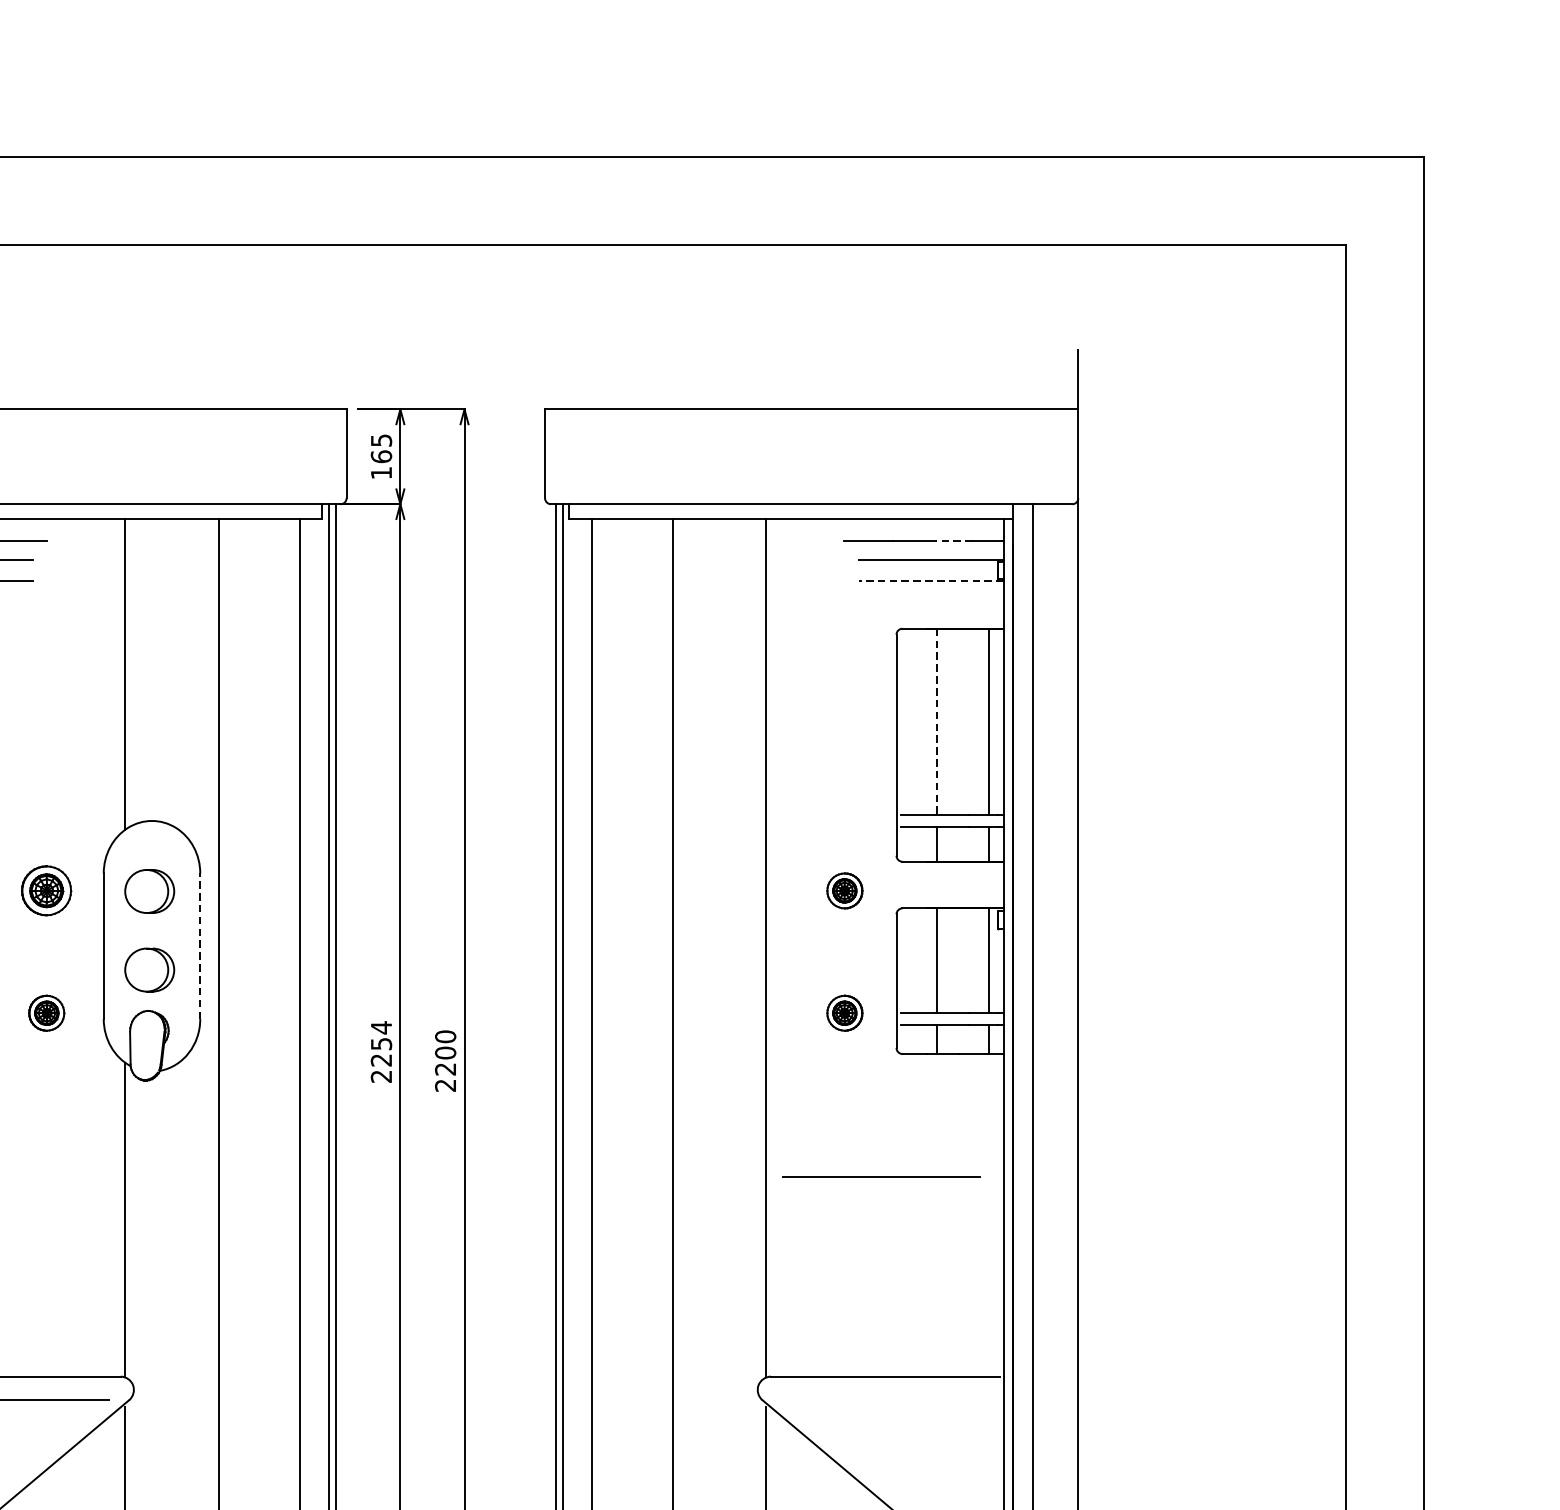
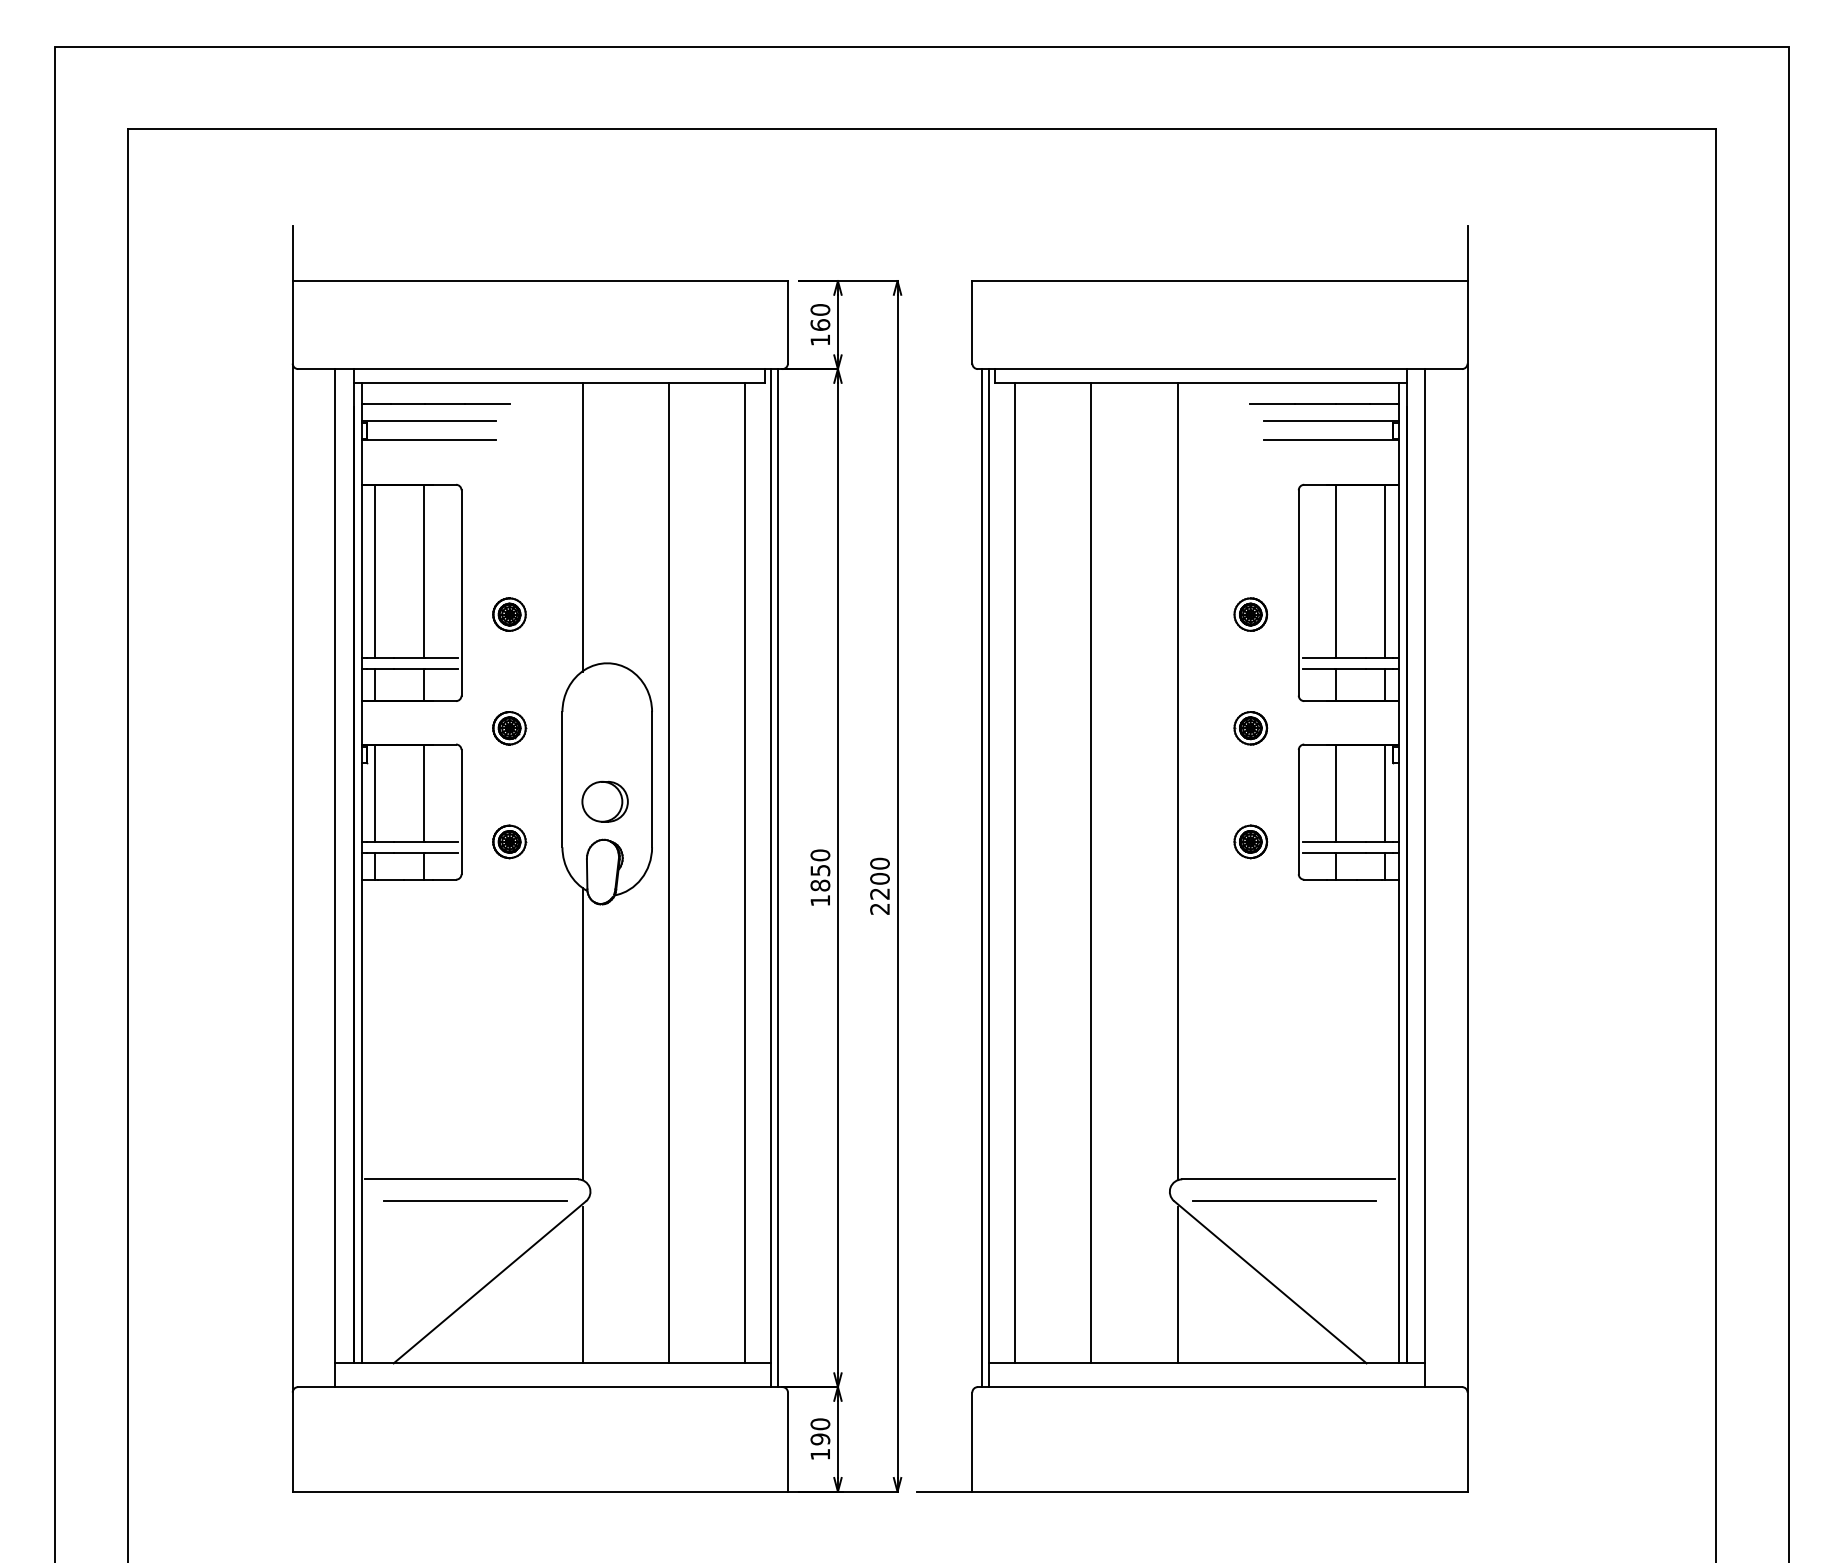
text: (381, 440) -> (820, 309), 165 -> 160
line: (954, 541) -> (1352, 403), dashed -> solid
line: (930, 581) -> (1330, 440), dashed -> solid
line: (937, 722) -> (1336, 571), dashed -> solid
part: (46, 768) -> (509, 614), added
part: (844, 768) -> (1250, 614), added
part: (46, 891) -> (509, 728), size x0.71
part: (149, 891) -> (604, 728), removed
line: (200, 946) -> (652, 779), dashed -> solid
text: (381, 1051) -> (820, 877), 2254 -> 1850
line: (881, 1176) -> (1284, 1200), moved

